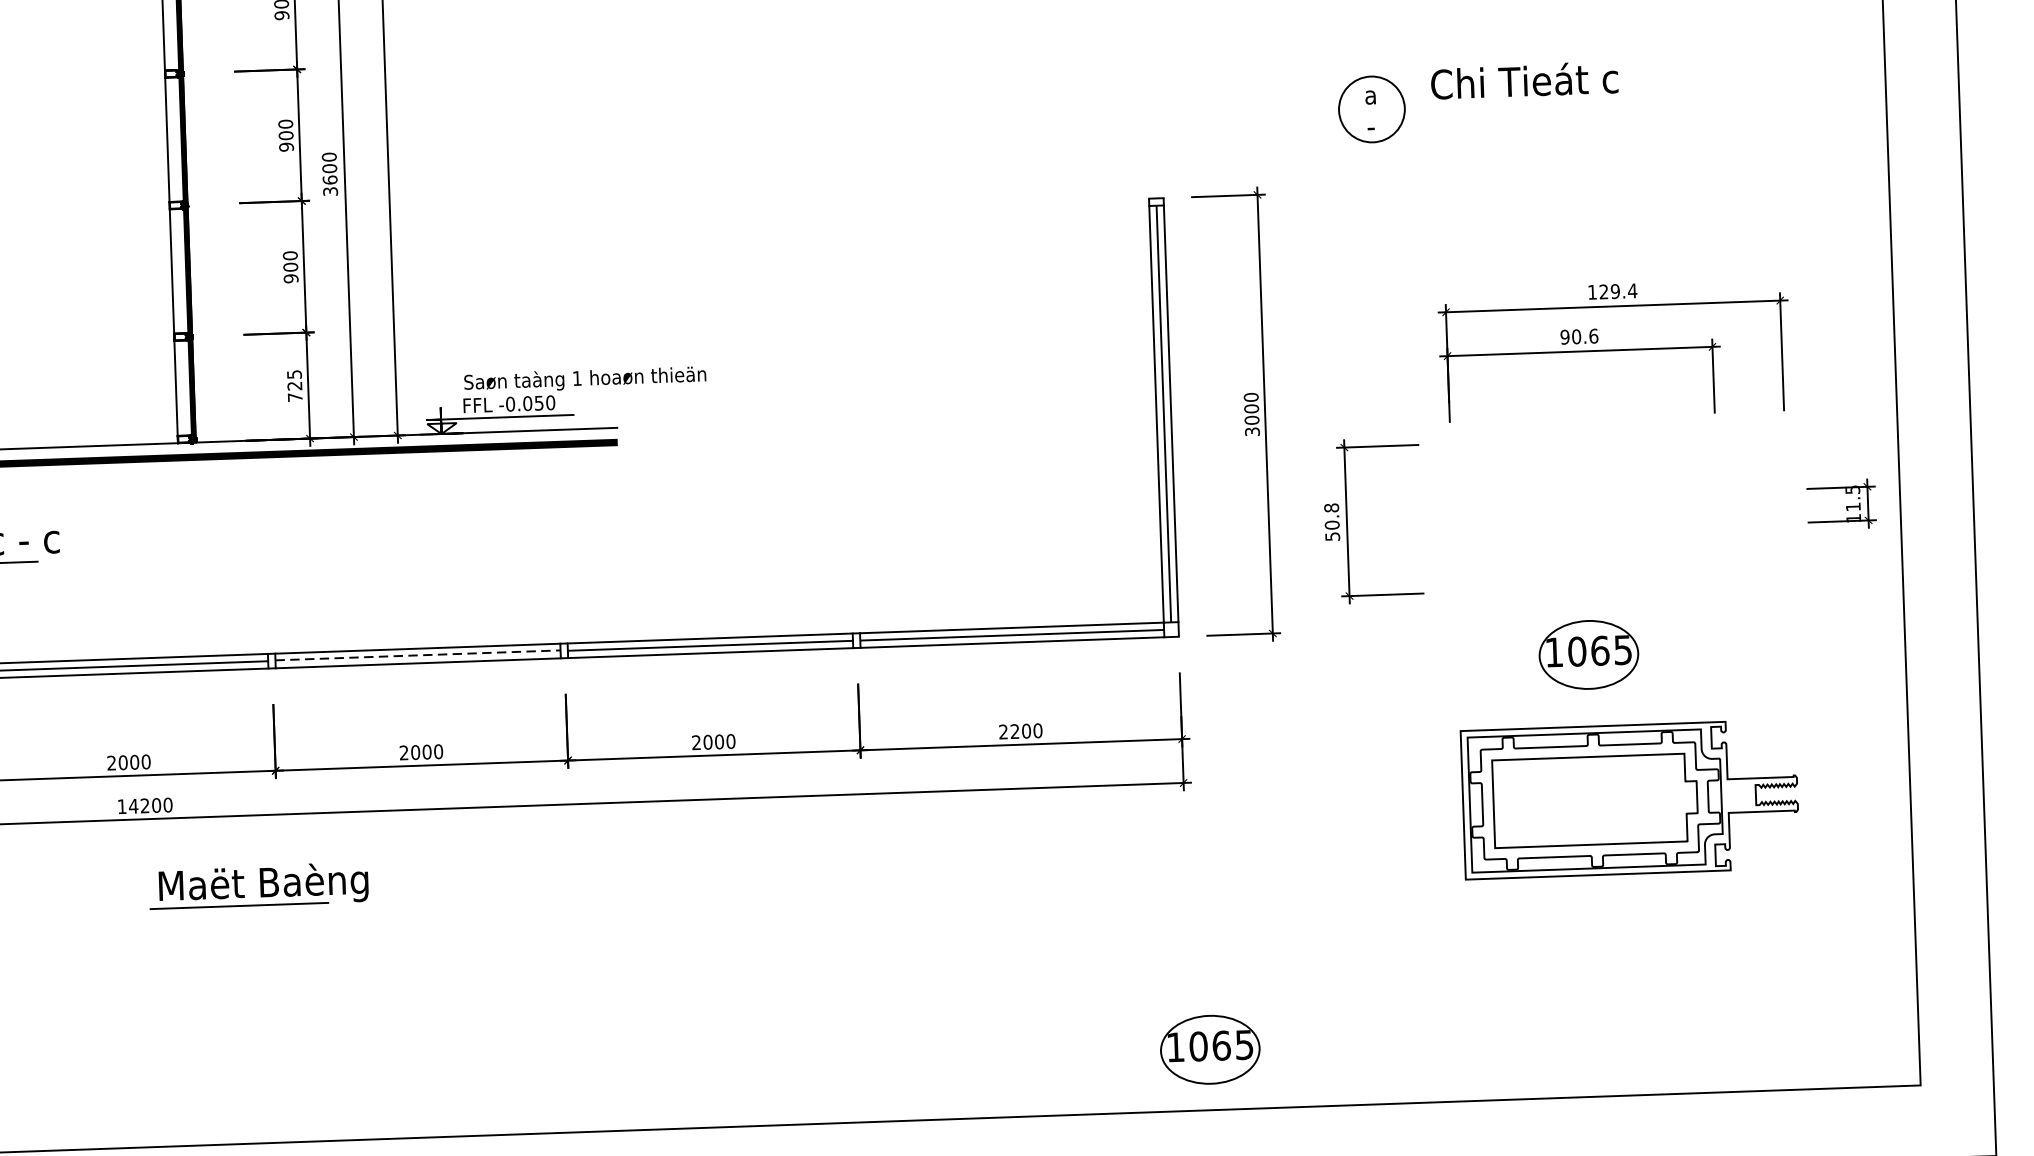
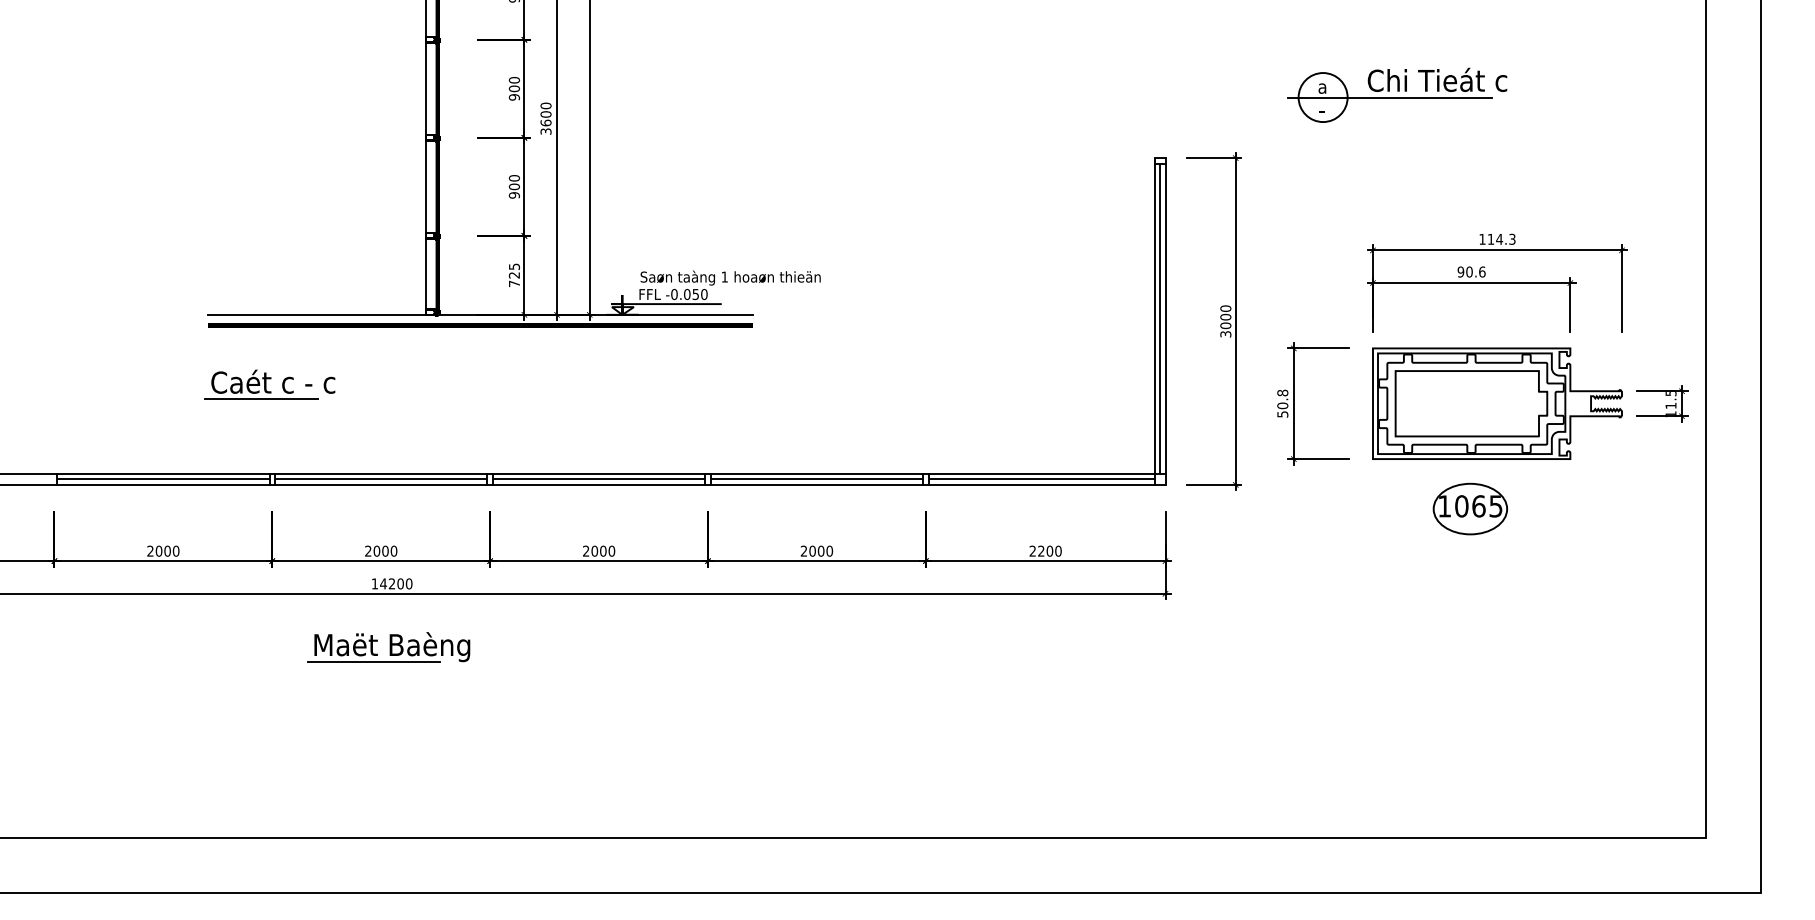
line: (1461, 106) -> (1389, 97), added
text: (1617, 290) -> (1501, 238), 129.4 -> 114.3
line: (418, 654) -> (599, 478), dashed -> solid
part: (1630, 799) -> (1497, 403), moved
part: (258, 886) -> (388, 647), moved
part: (1209, 1049) -> (1177, 792), removed

